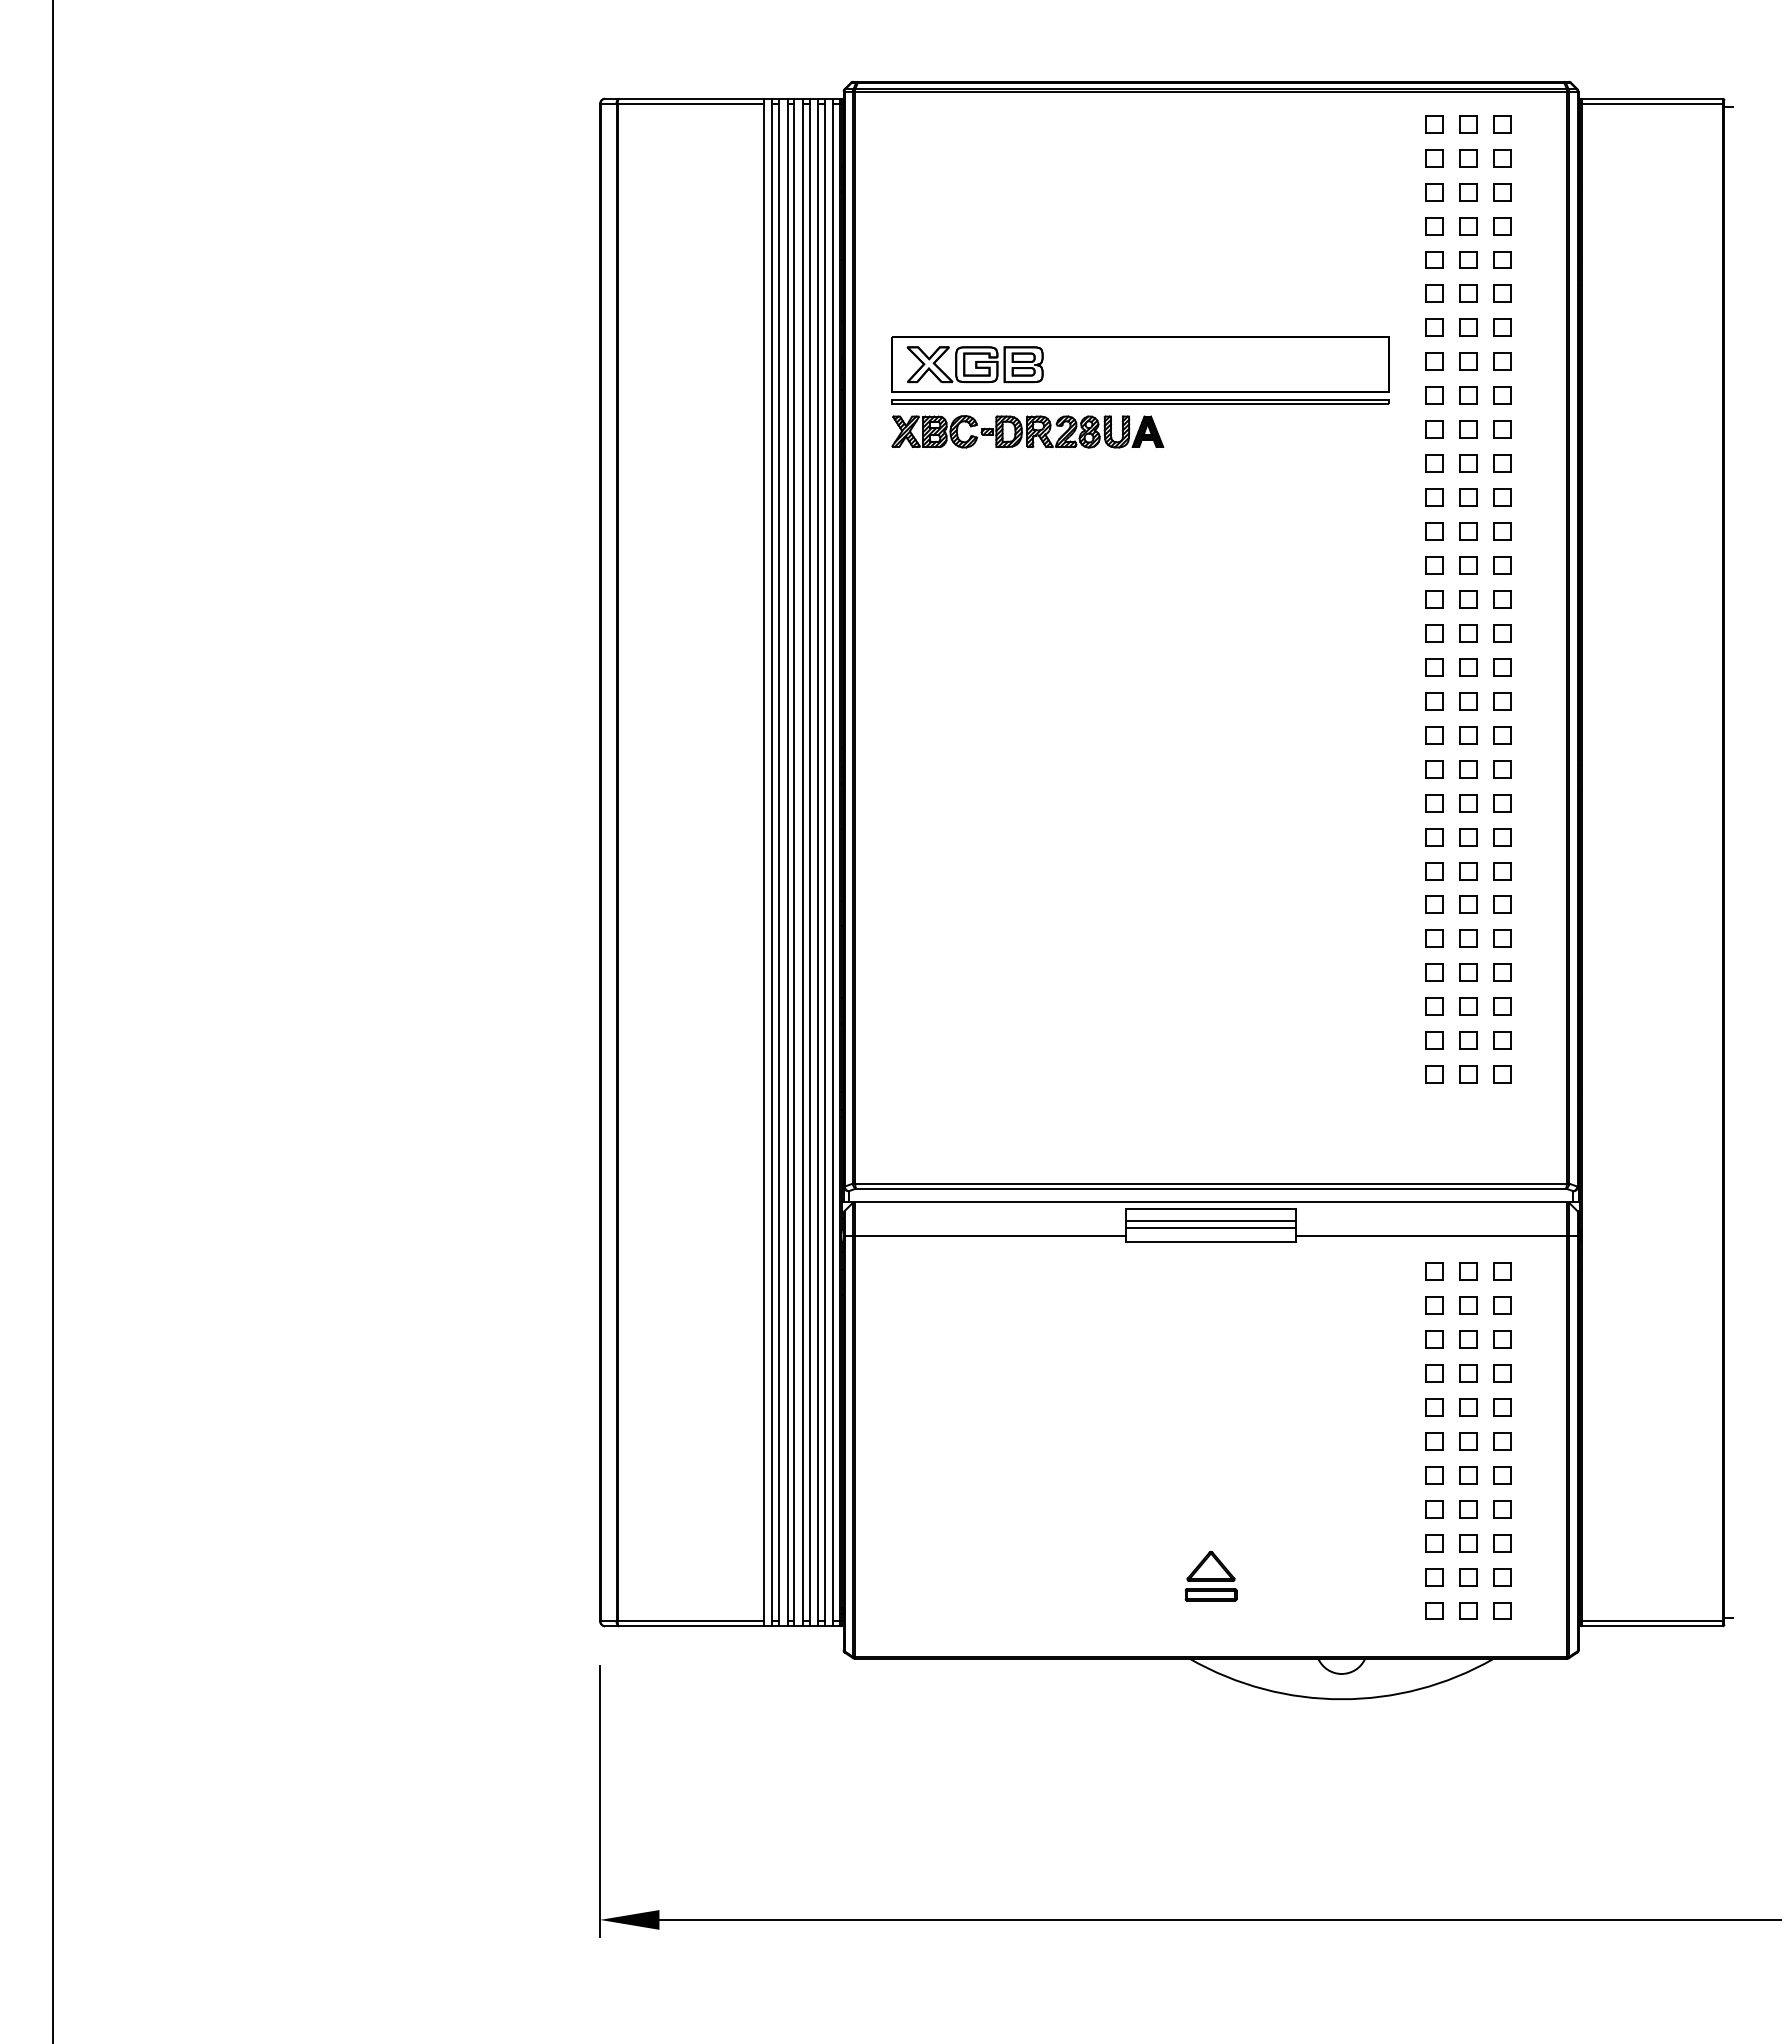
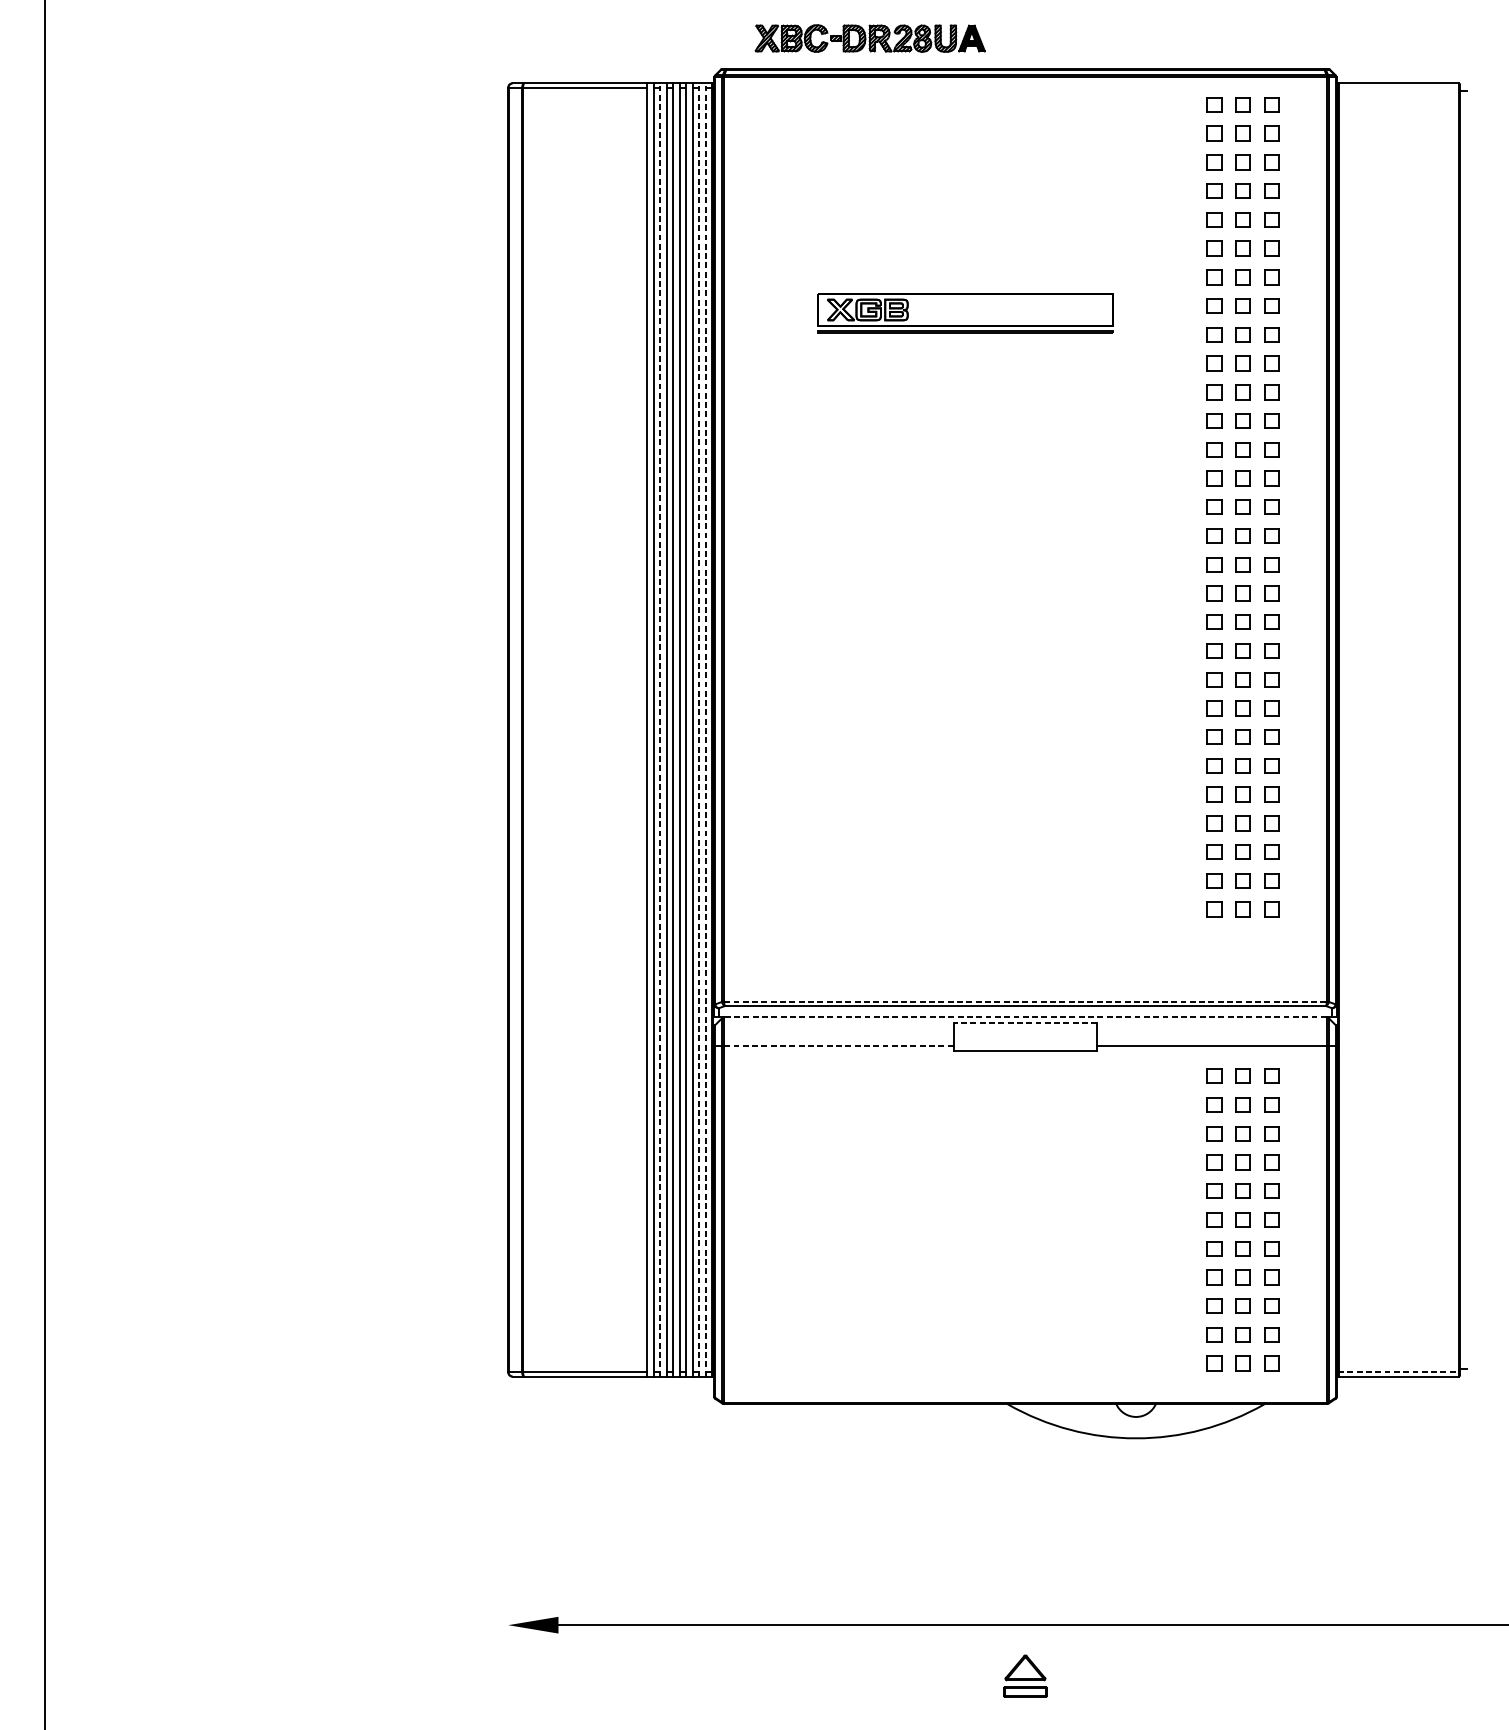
line: (1652, 103) -> (1399, 87), removed
part: (1140, 370) -> (965, 313), size x0.7
part: (1027, 431) -> (870, 38), moved
line: (779, 862) -> (660, 729), solid -> dashed
line: (824, 862) -> (698, 729), solid -> dashed
line: (833, 862) -> (705, 729), solid -> dashed
line: (1211, 1183) -> (1025, 1001), solid -> dashed
line: (1211, 1201) -> (1025, 1016), solid -> dashed
line: (1211, 1208) -> (1025, 1022), solid -> dashed
line: (1210, 1220) -> (1024, 1033), removed
line: (1210, 1228) -> (1024, 1039), removed
line: (984, 1235) -> (833, 1045), solid -> dashed
part: (1210, 1576) -> (1024, 1676), moved
line: (1652, 1621) -> (1399, 1372), solid -> dashed
line: (600, 1800) -> (508, 1524), removed

